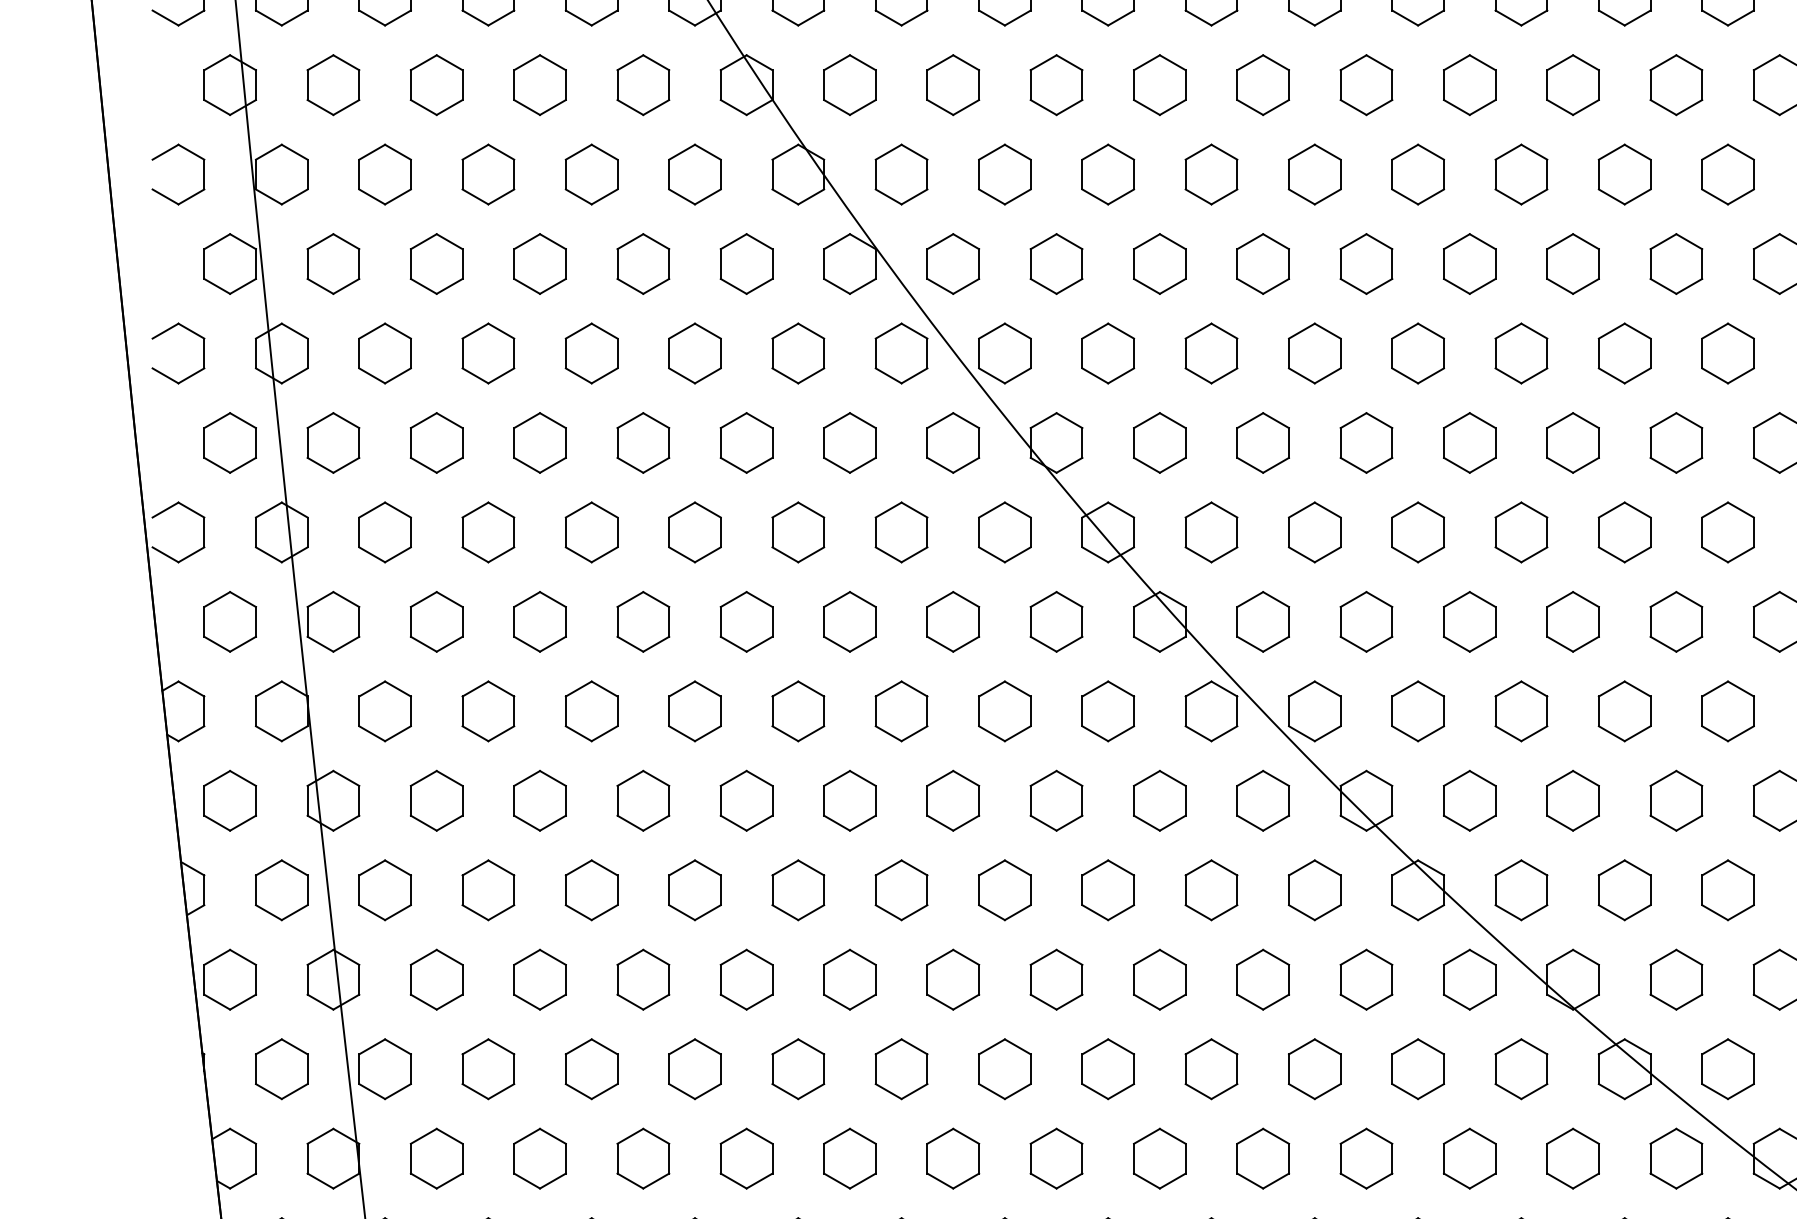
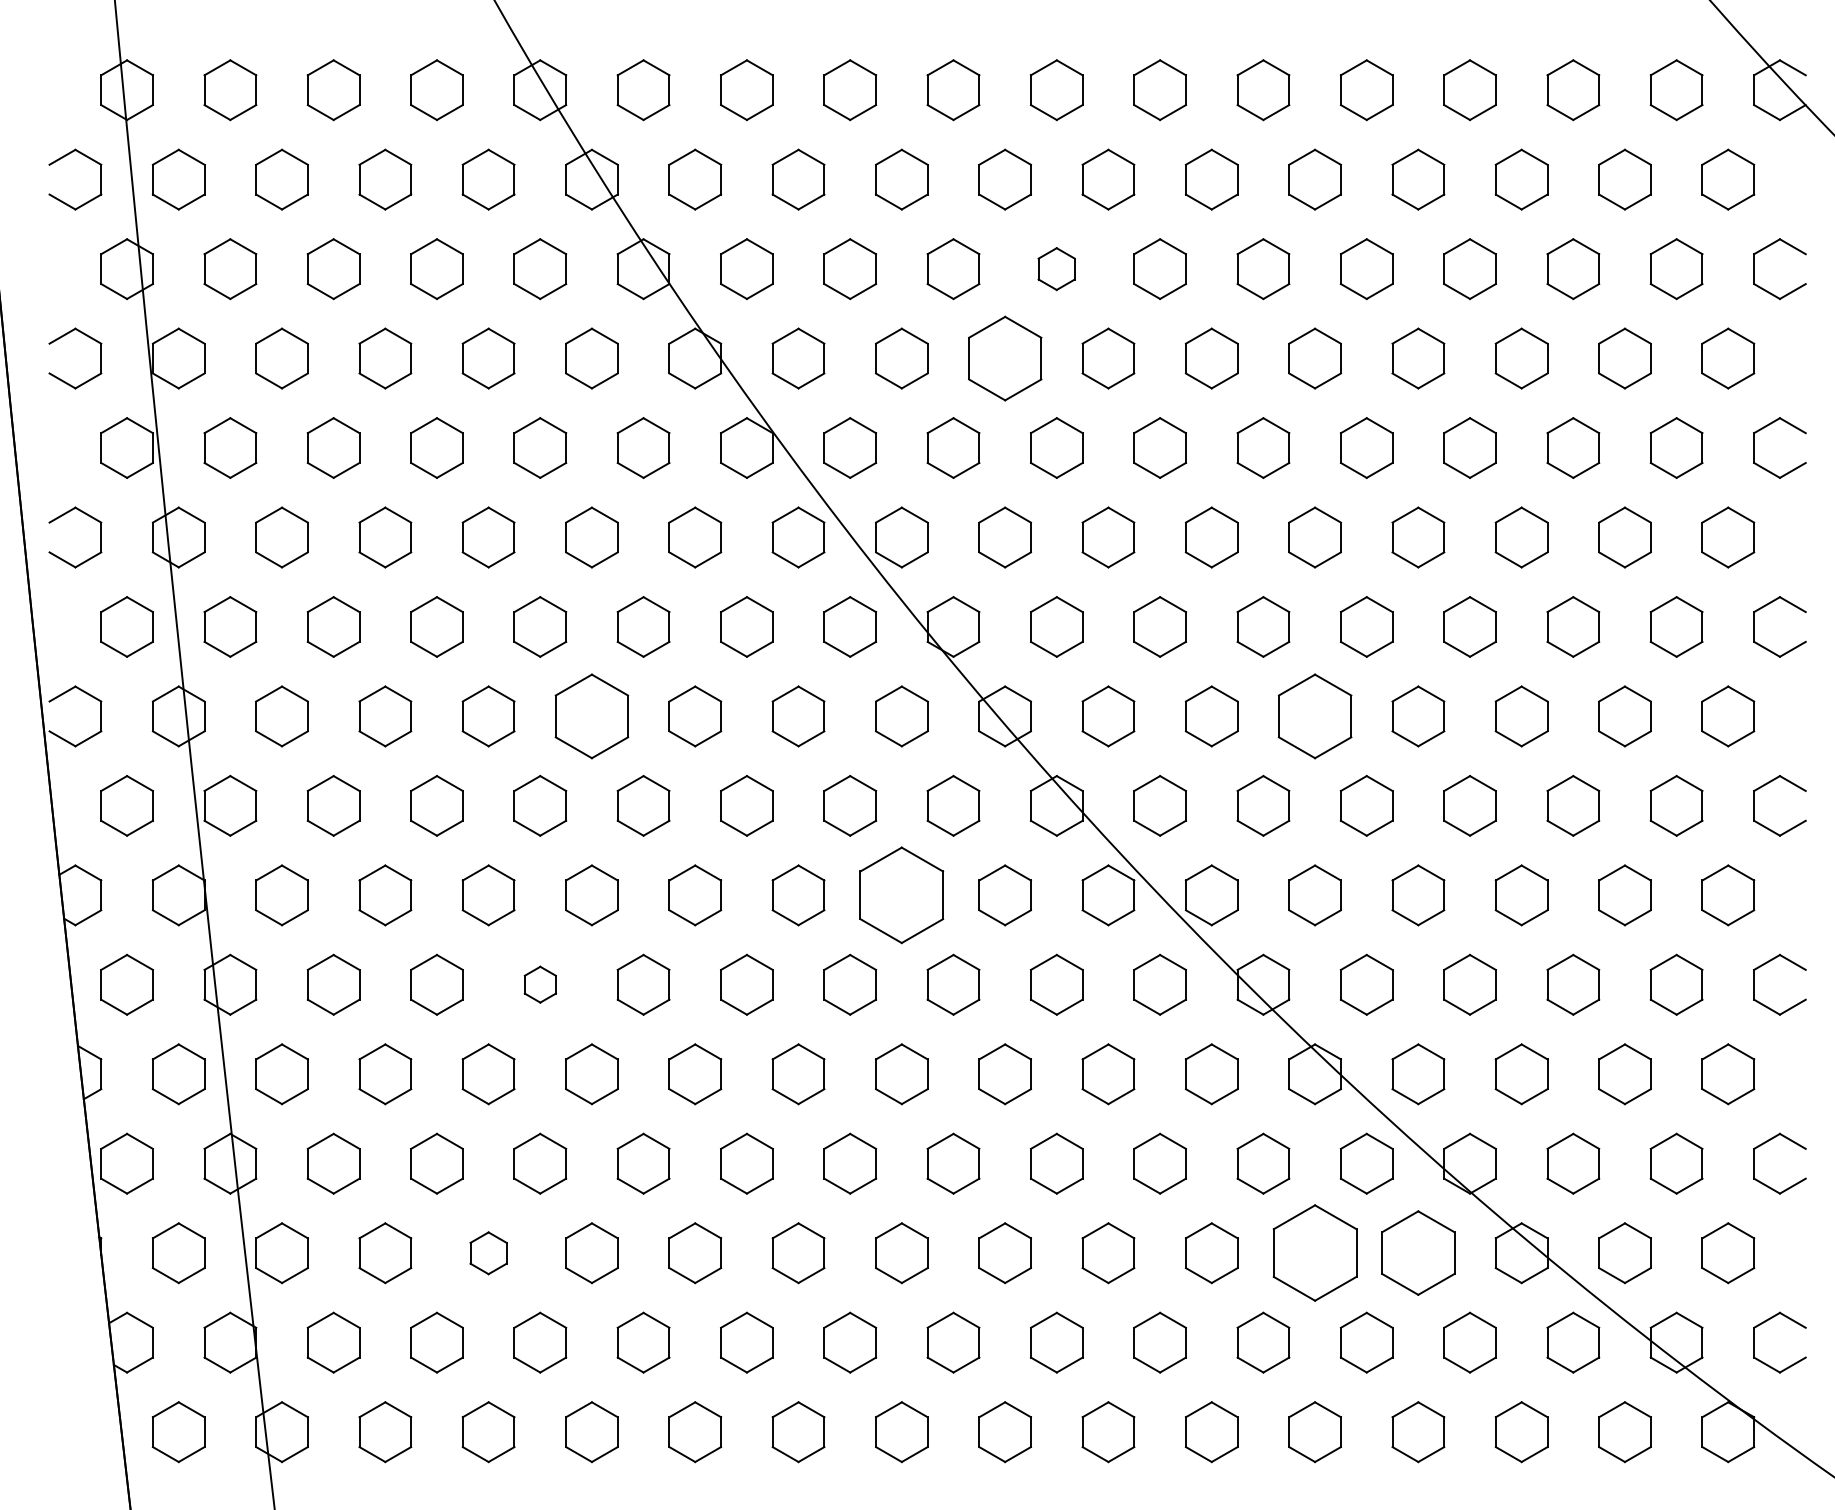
part: (1159, 84) -> (1056, 268), size x0.7
part: (1107, 174) -> (1004, 358), size x1.4
part: (694, 532) -> (591, 716), size x1.4
part: (1417, 532) -> (1314, 716), size x1.4
part: (1004, 711) -> (901, 895), size x1.6
part: (643, 800) -> (540, 984), size x0.6
part: (591, 1069) -> (488, 1253), size x0.7
part: (1417, 1069) -> (1314, 1253), size x1.6
part: (1521, 1069) -> (1418, 1253), size x1.4

